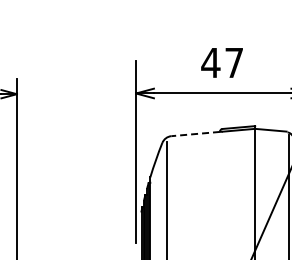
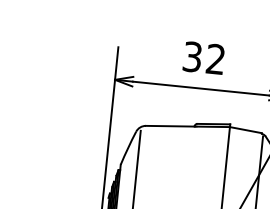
text: (221, 62) -> (203, 57), 47 -> 32
line: (195, 134) -> (170, 126), dashed -> solid

